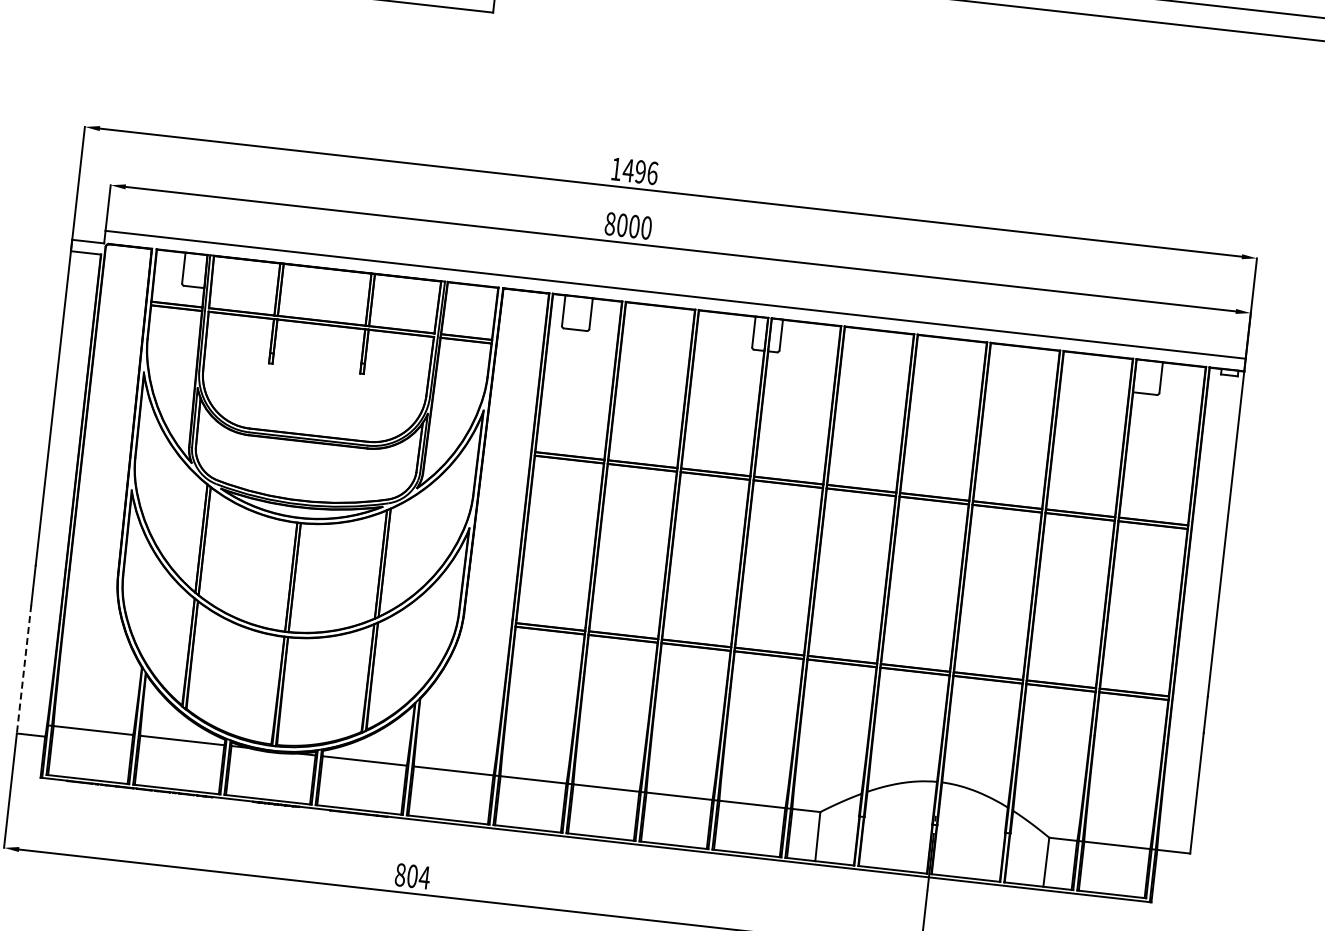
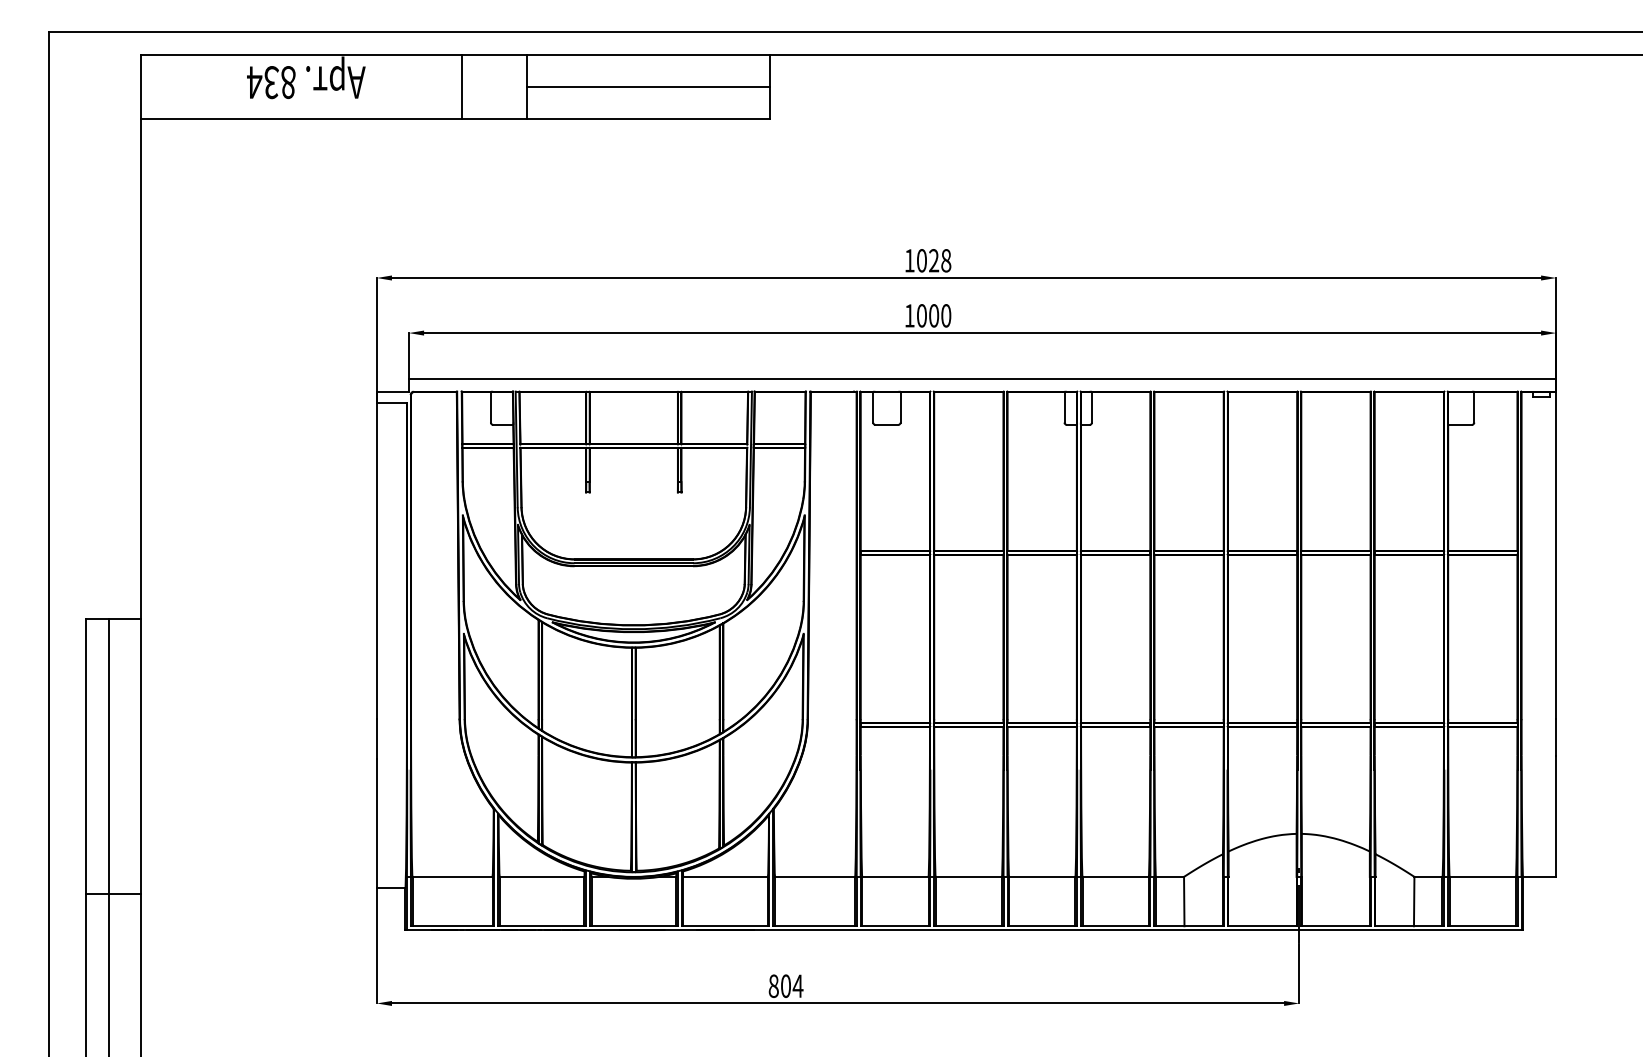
text: (640, 171) -> (933, 260), 1496 -> 1028
text: (610, 223) -> (909, 315), 8000 -> 1000
line: (23, 668) -> (376, 823), dashed -> solid

